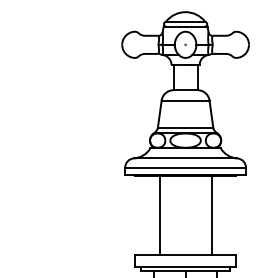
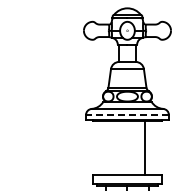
line: (184, 168) -> (126, 115), solid -> dashed
line: (159, 214) -> (109, 147), removed

